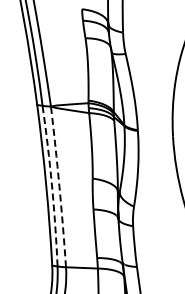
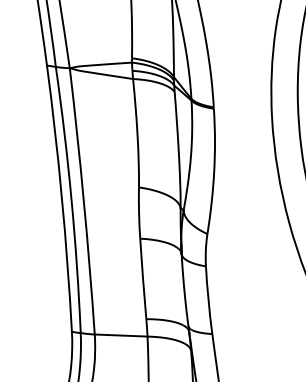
arc: (52, 185) -> (72, 198), dashed -> solid
arc: (59, 186) -> (83, 200), dashed -> solid

